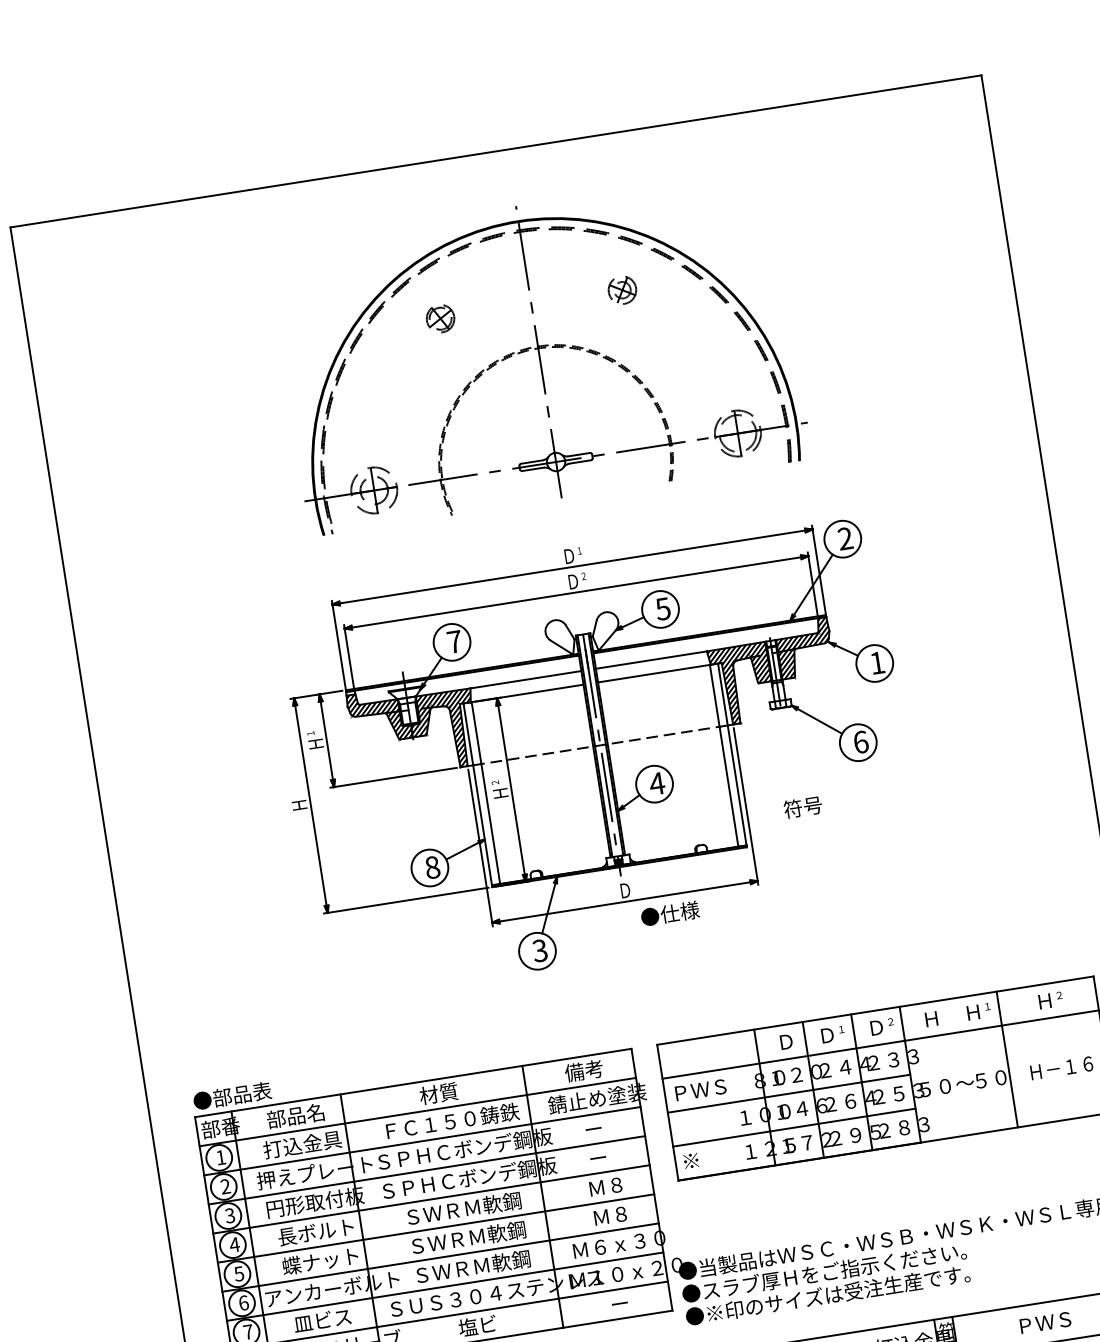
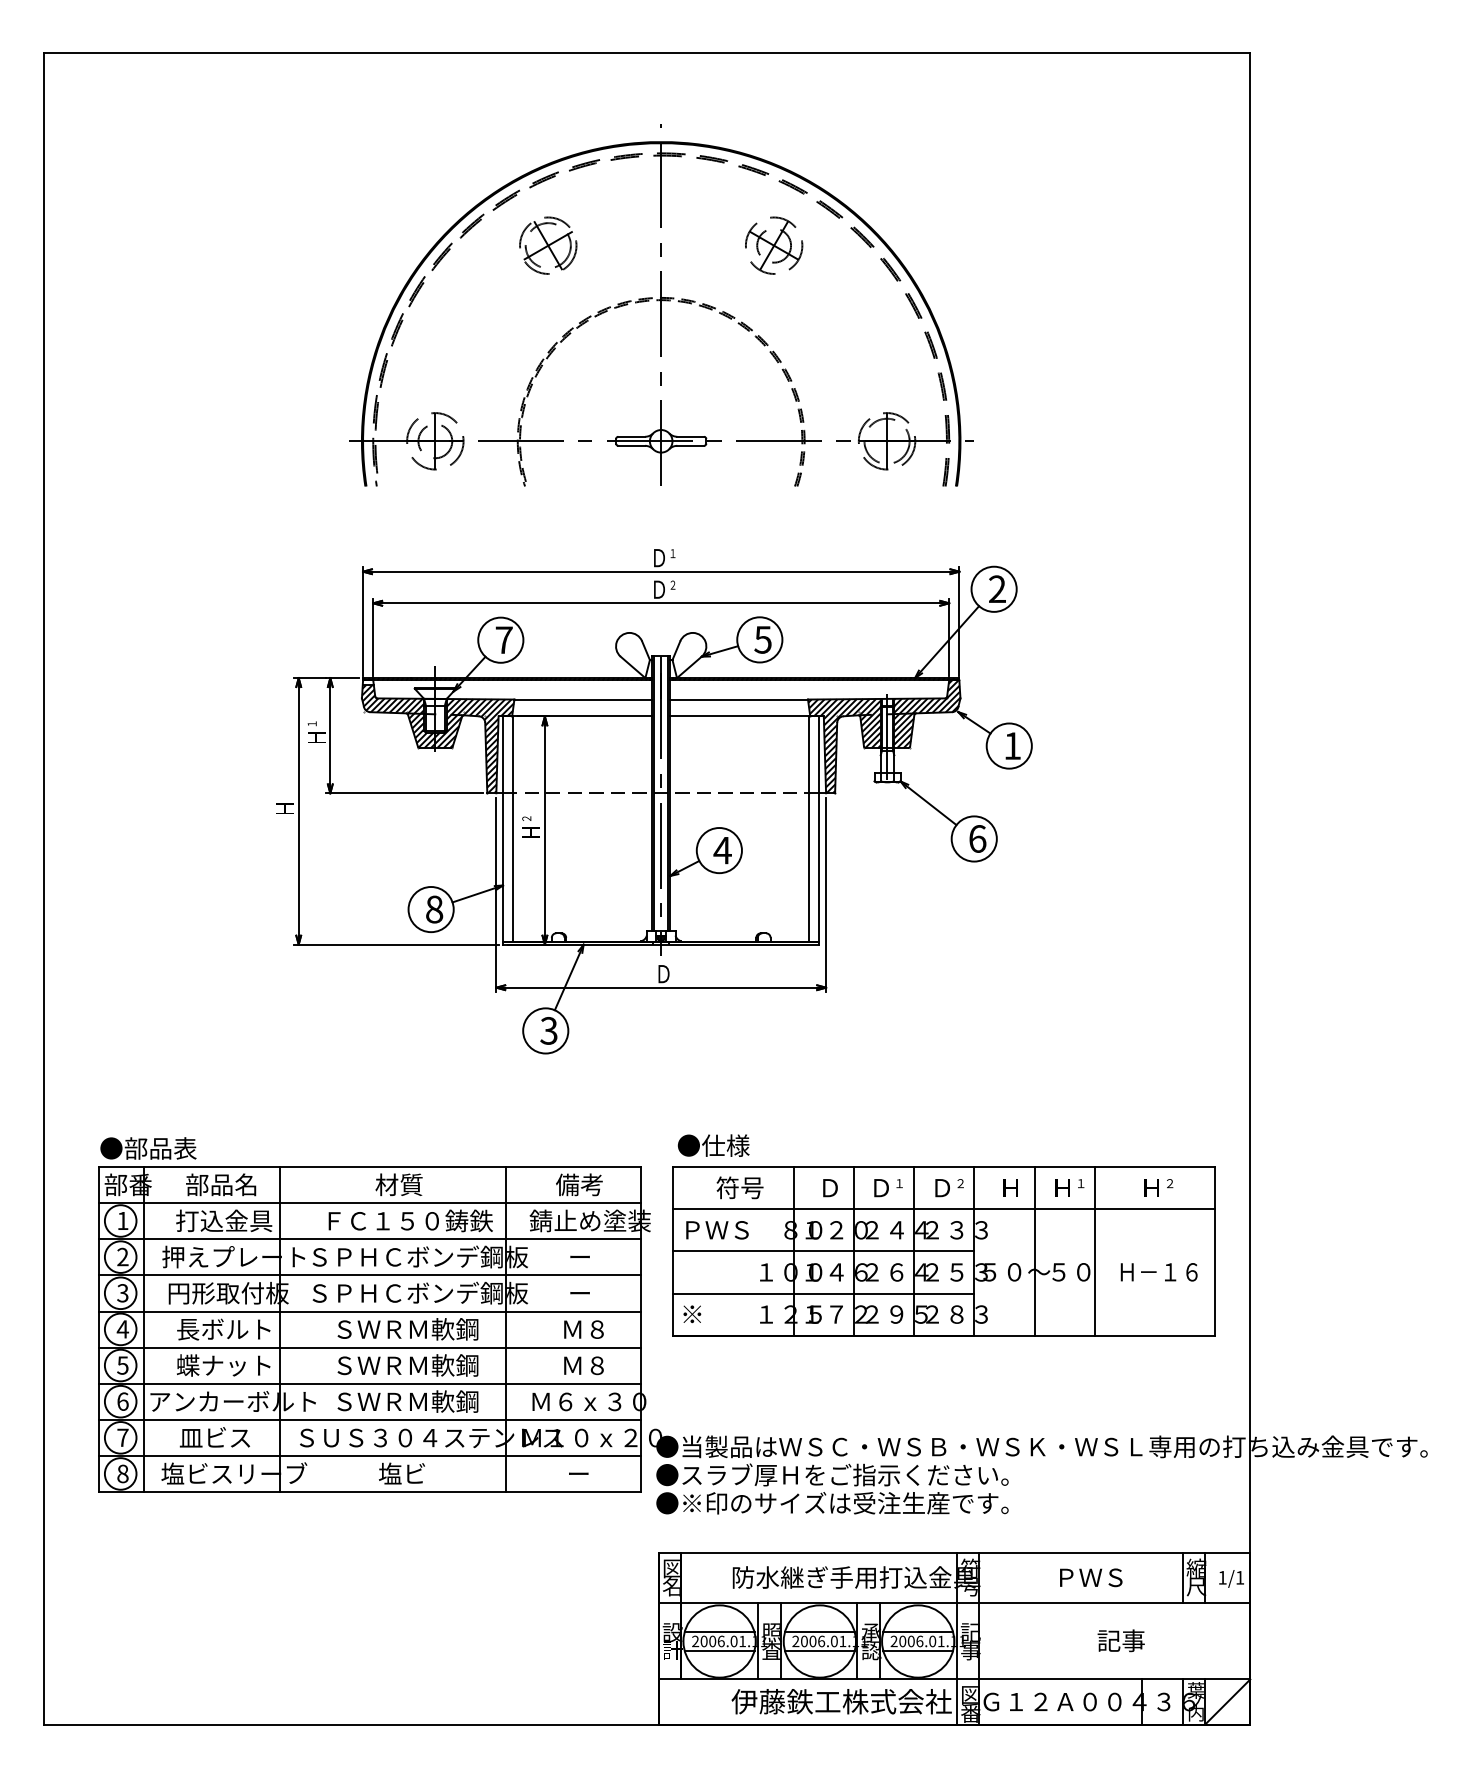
part: (622, 290) -> (774, 245), size x1.67
part: (440, 318) -> (548, 245), size x1.67
text: (802, 807) -> (739, 1187), moved
text: (669, 913) -> (713, 1145), moved
line: (958, 1067) -> (1034, 1251), added

